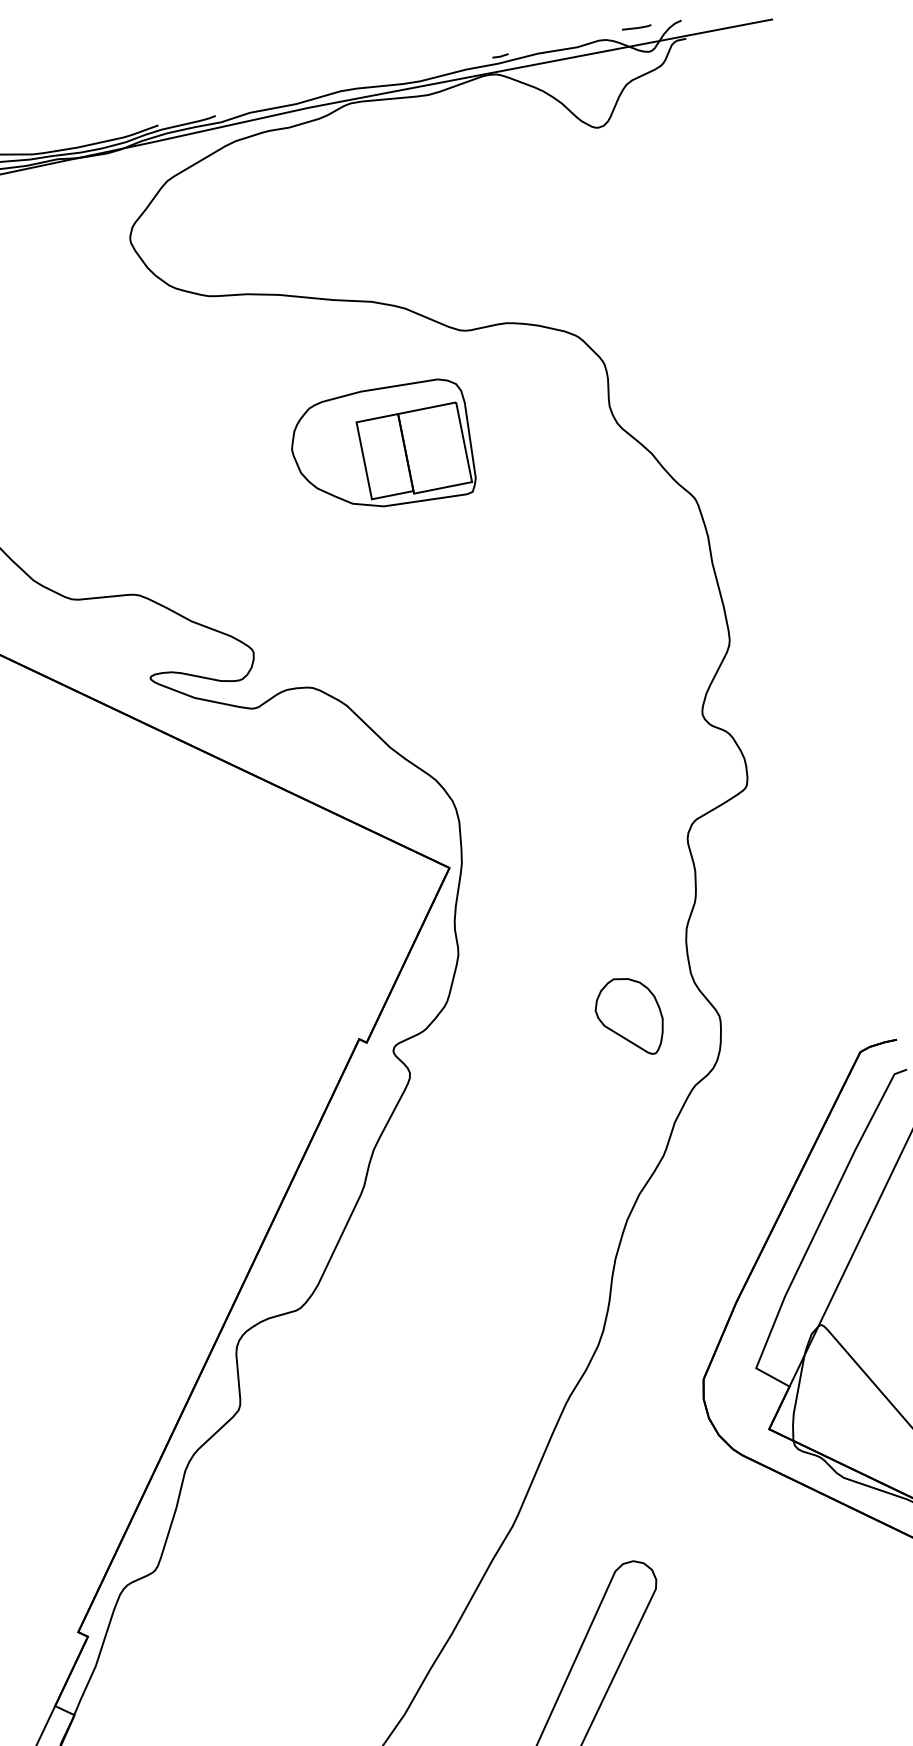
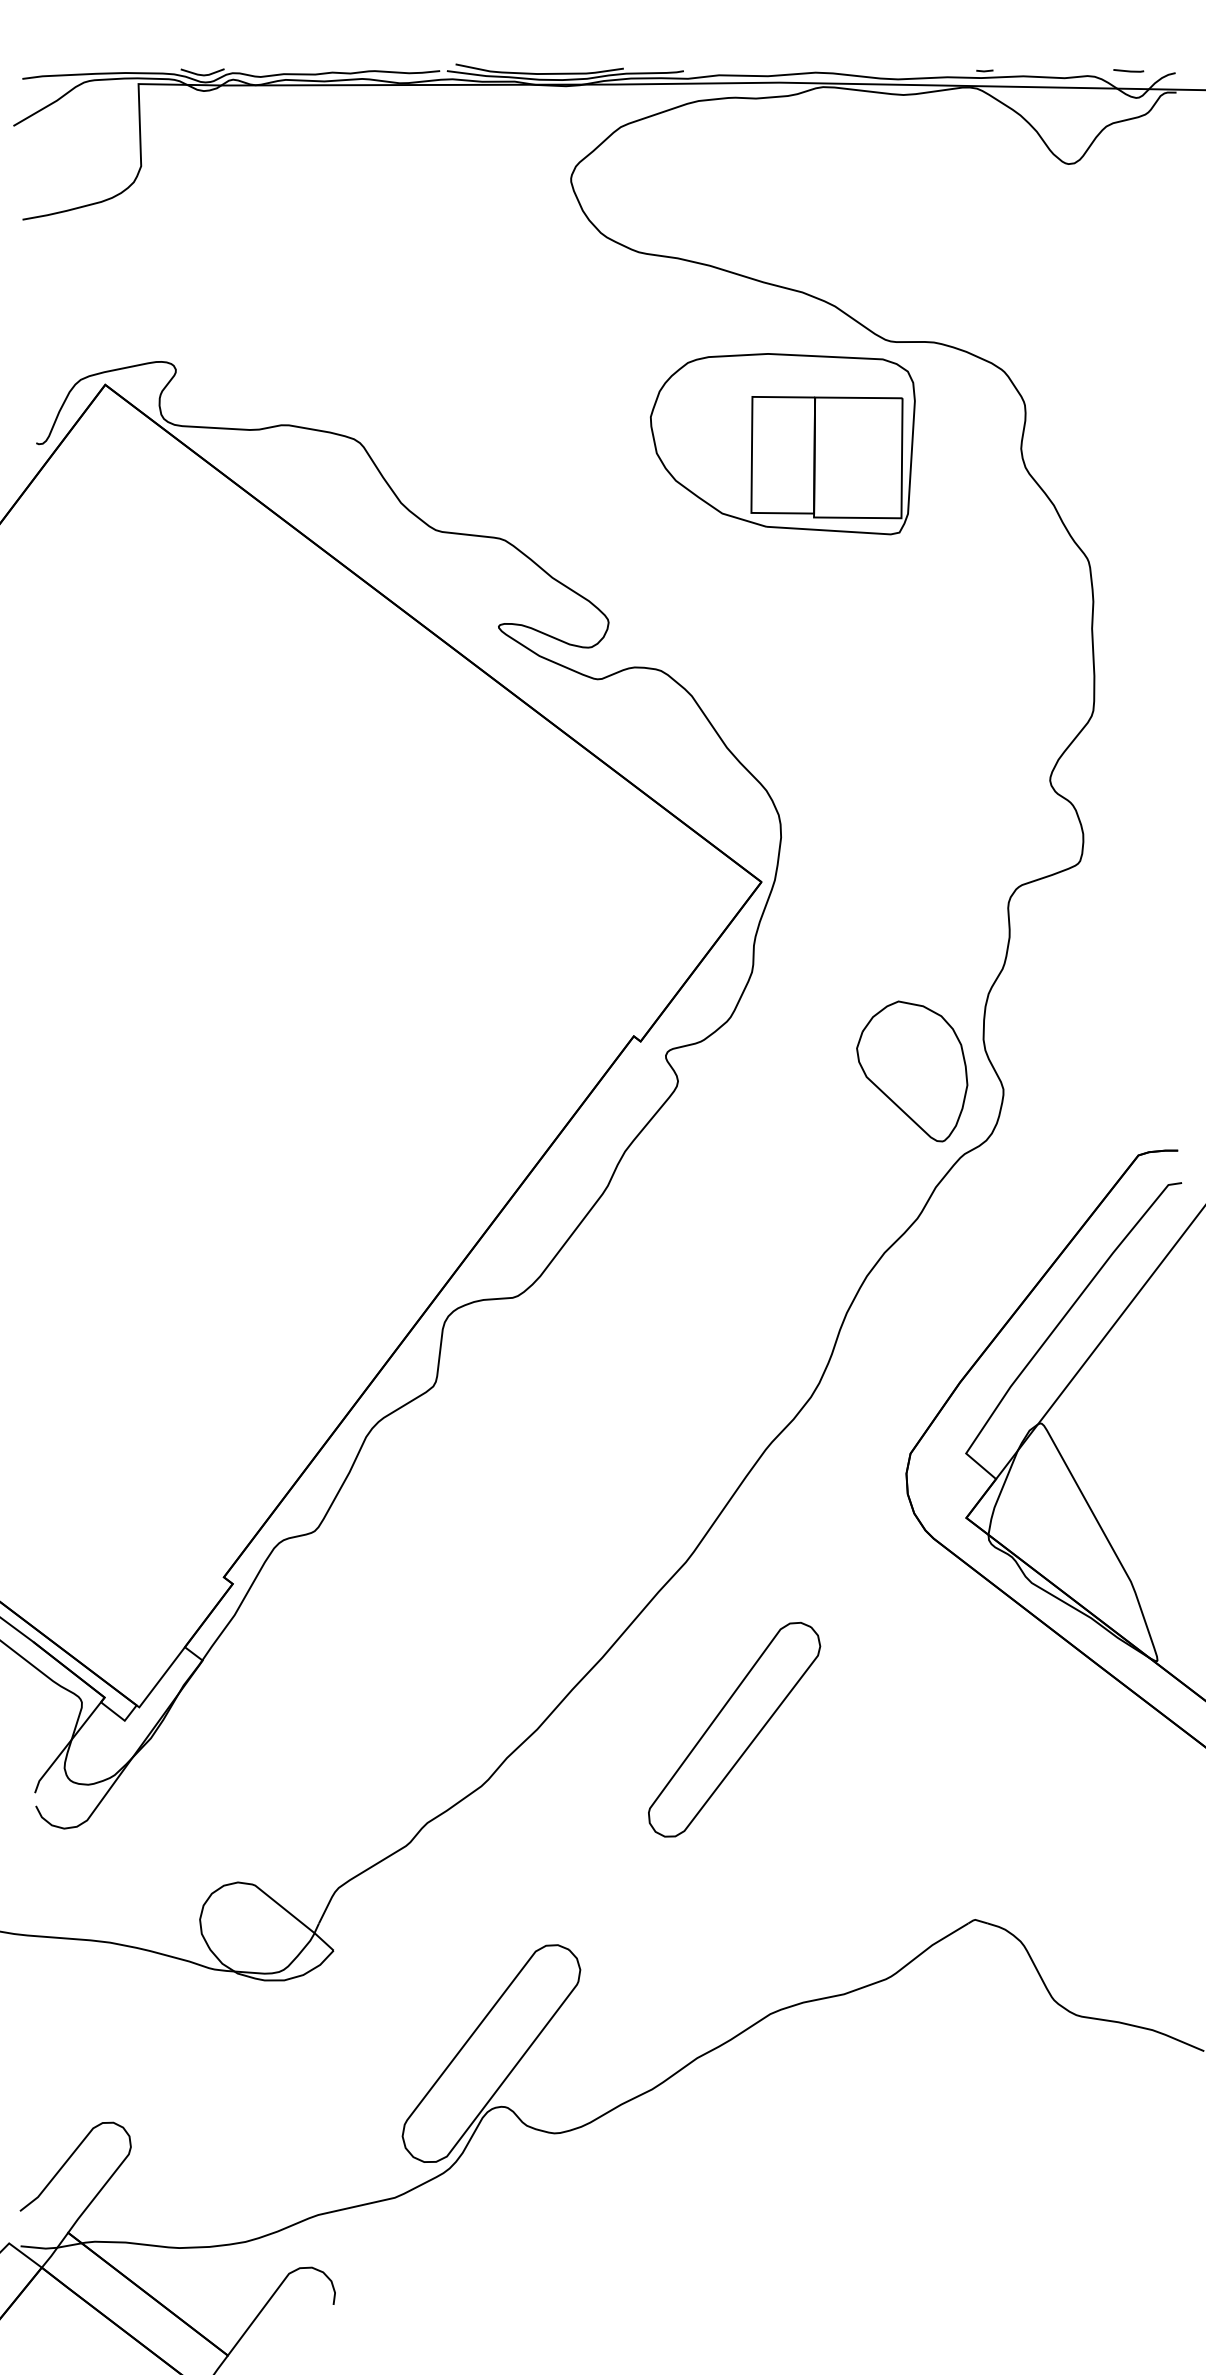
part: (382, 449) -> (782, 444), size x1.43
part: (629, 1017) -> (912, 1071), size x1.67

